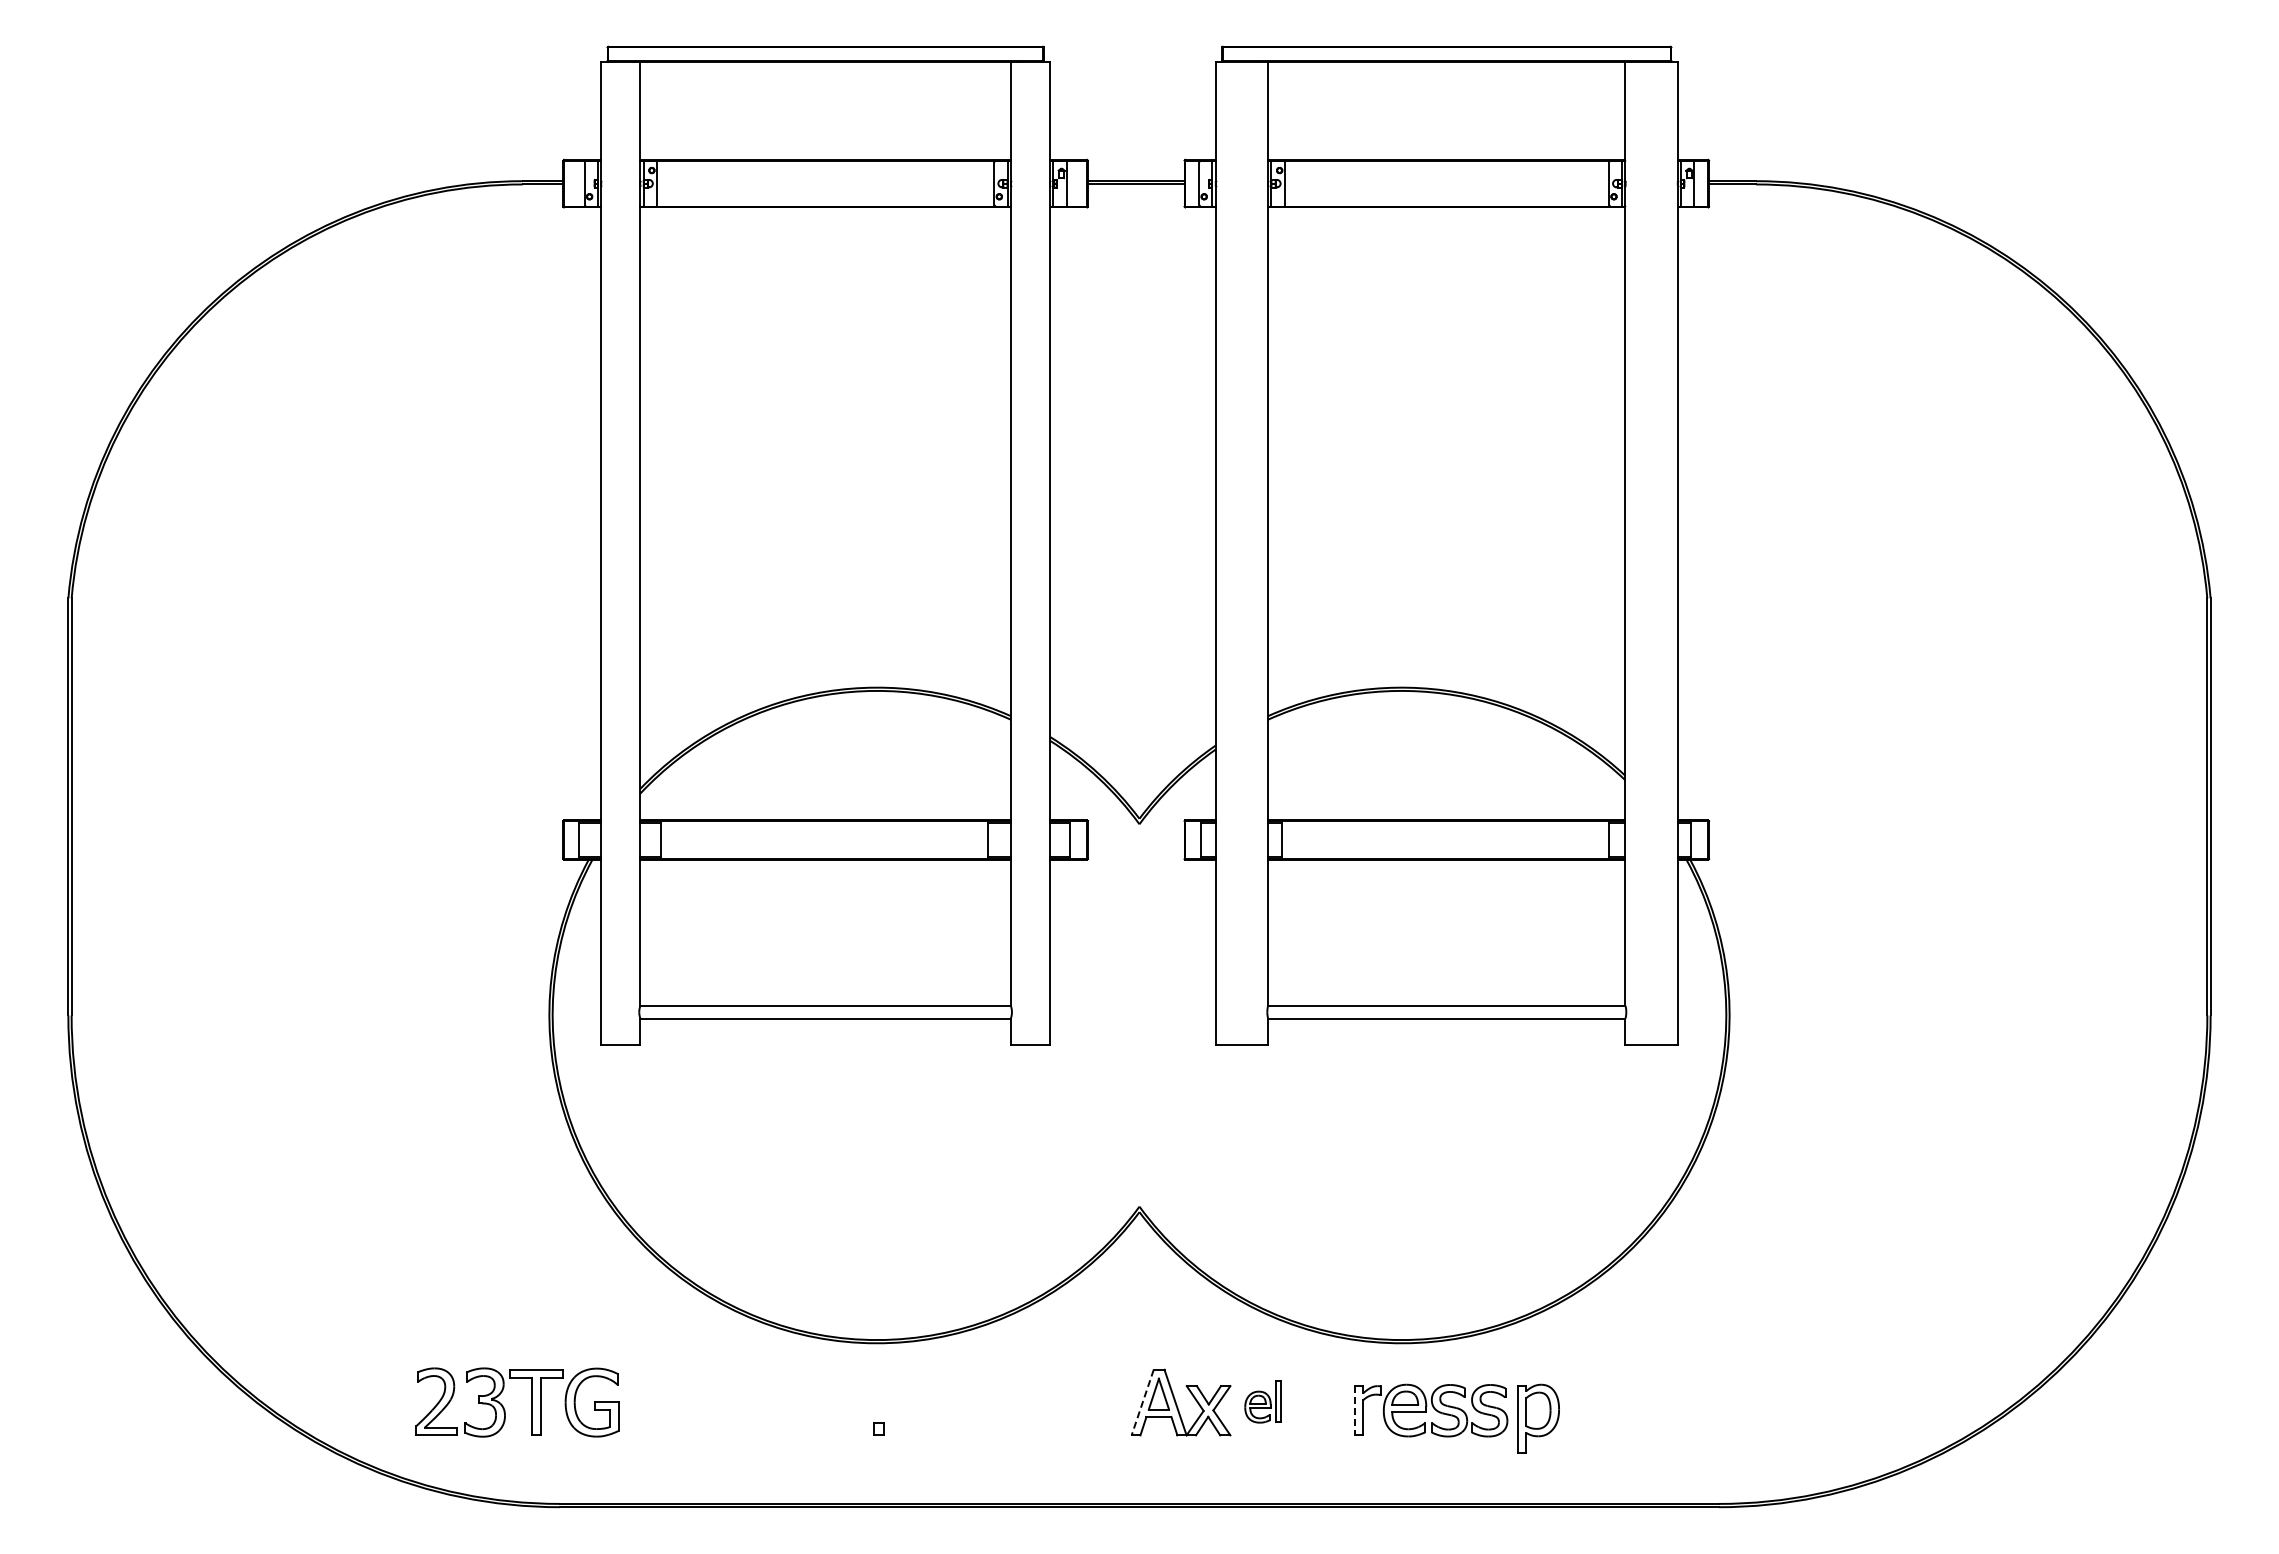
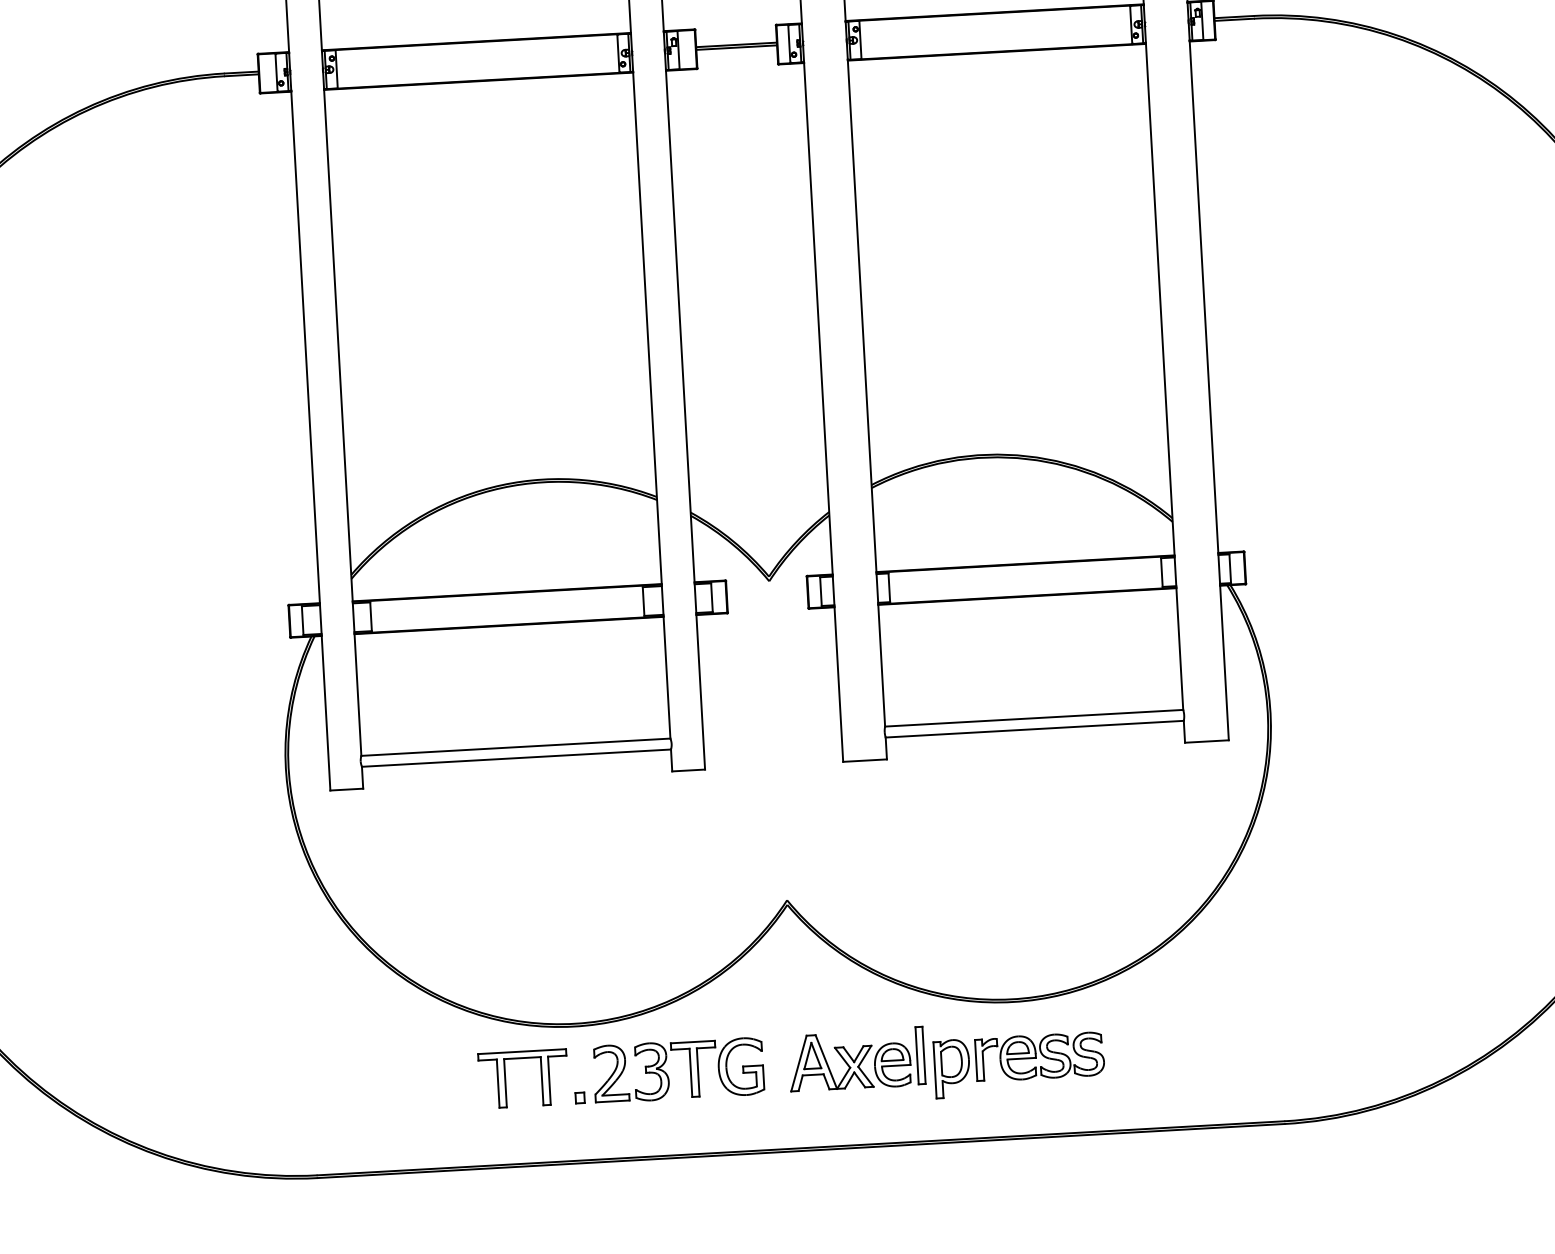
part: (1262, 1401) -> (898, 1057), size x1.67
part: (791, 1402) -> (505, 1079), added
line: (1142, 1402) -> (798, 1063), dashed -> solid
part: (504, 1407) -> (668, 1075), moved
line: (1354, 1410) -> (976, 1060), dashed -> solid
part: (1538, 1418) -> (952, 1068), moved

